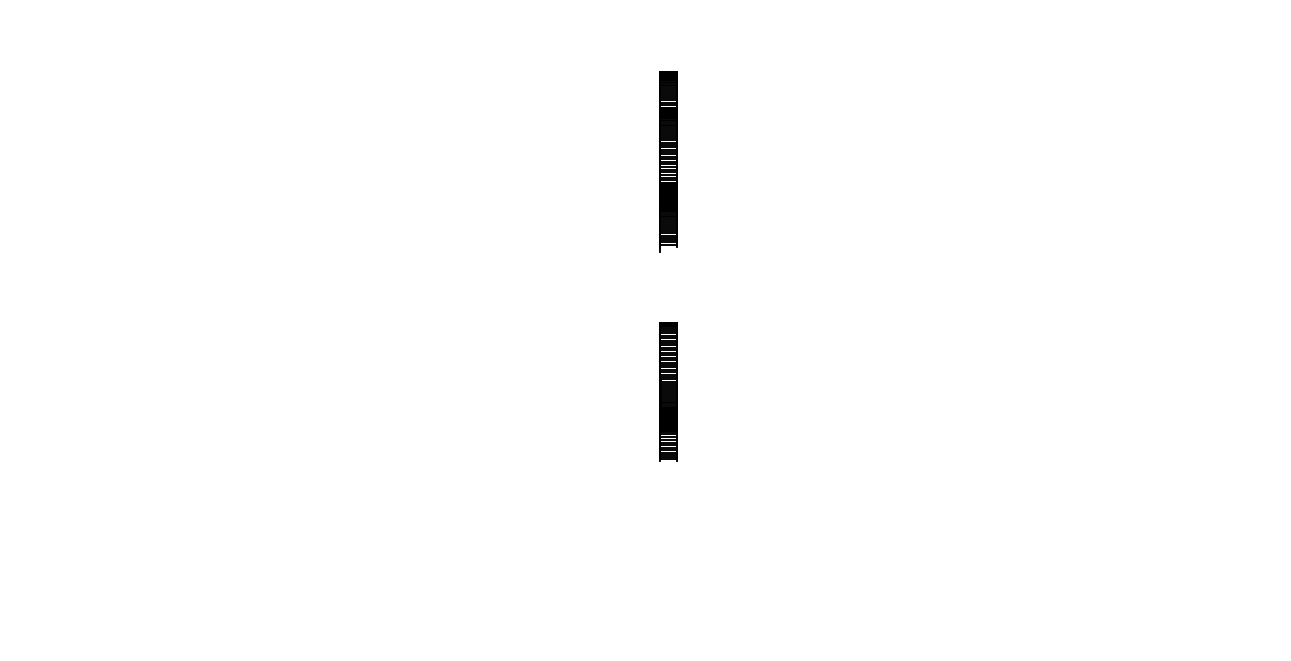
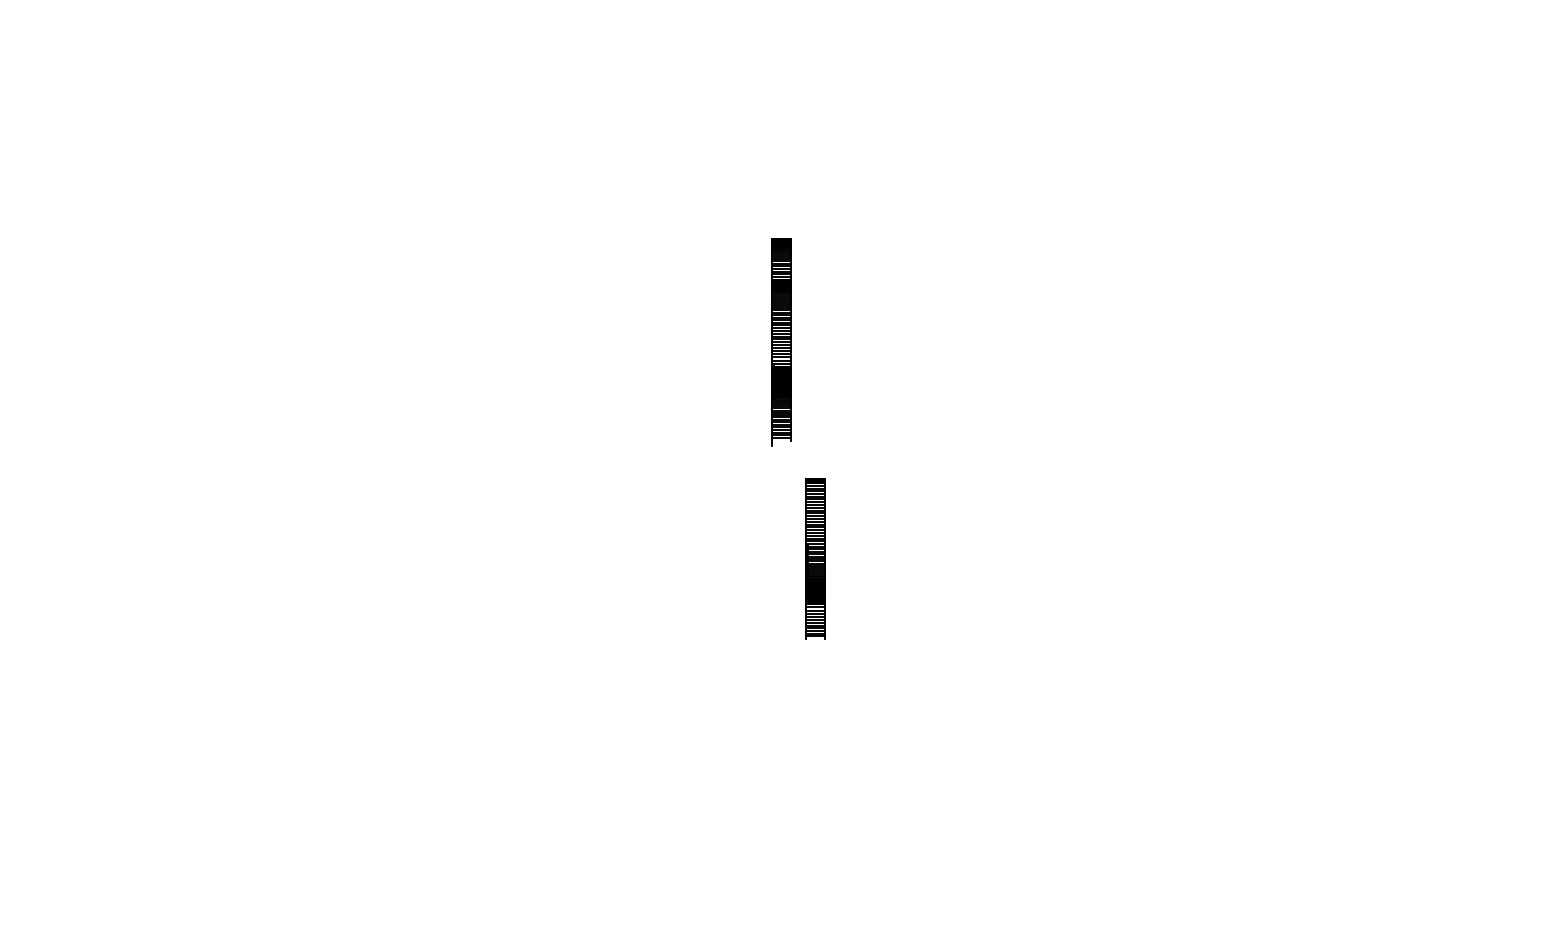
part: (668, 391) -> (815, 558), moved

